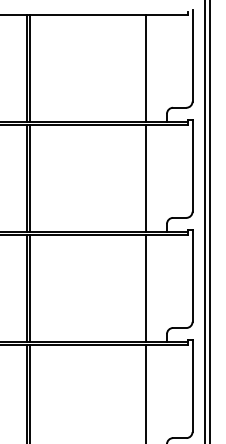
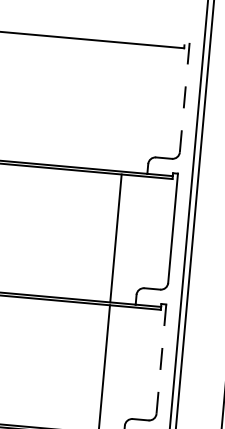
line: (192, 55) -> (184, 97), solid -> dashed
line: (145, 68) -> (127, 107), removed
line: (192, 275) -> (161, 358), solid -> dashed

